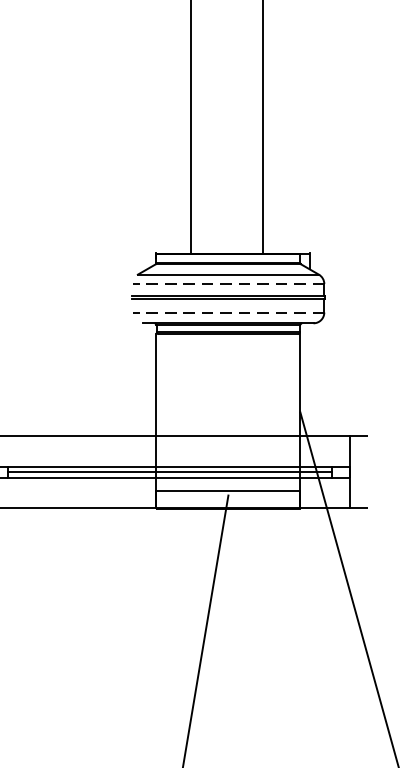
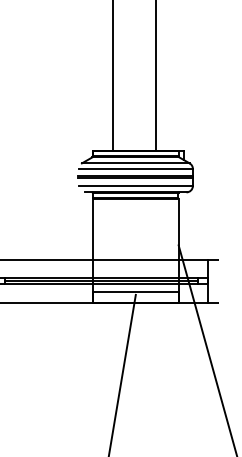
line: (227, 283) -> (135, 168), dashed -> solid
line: (227, 311) -> (135, 185), dashed -> solid

